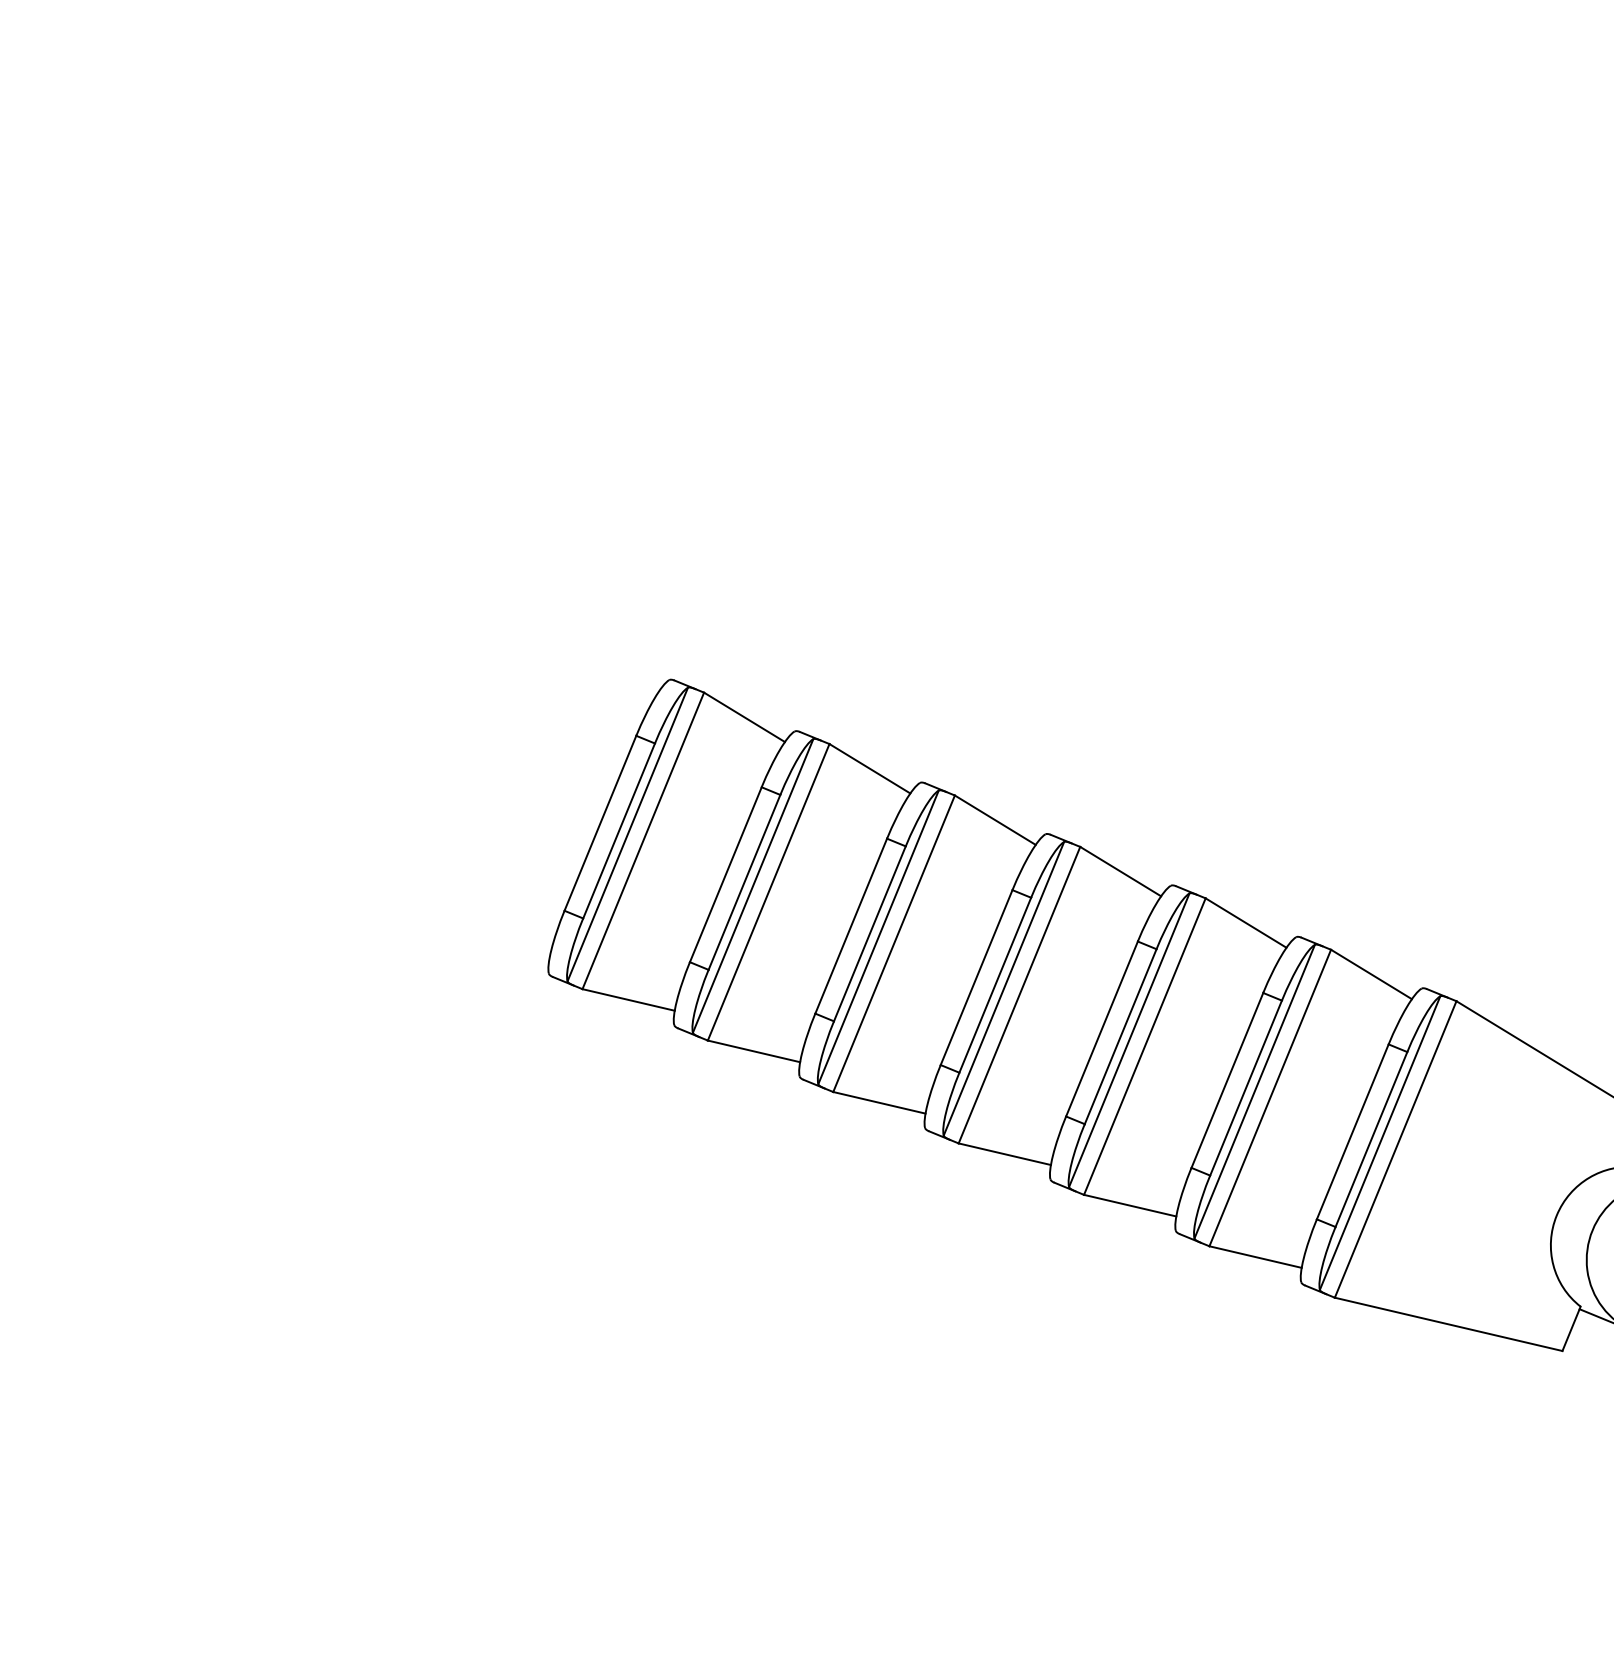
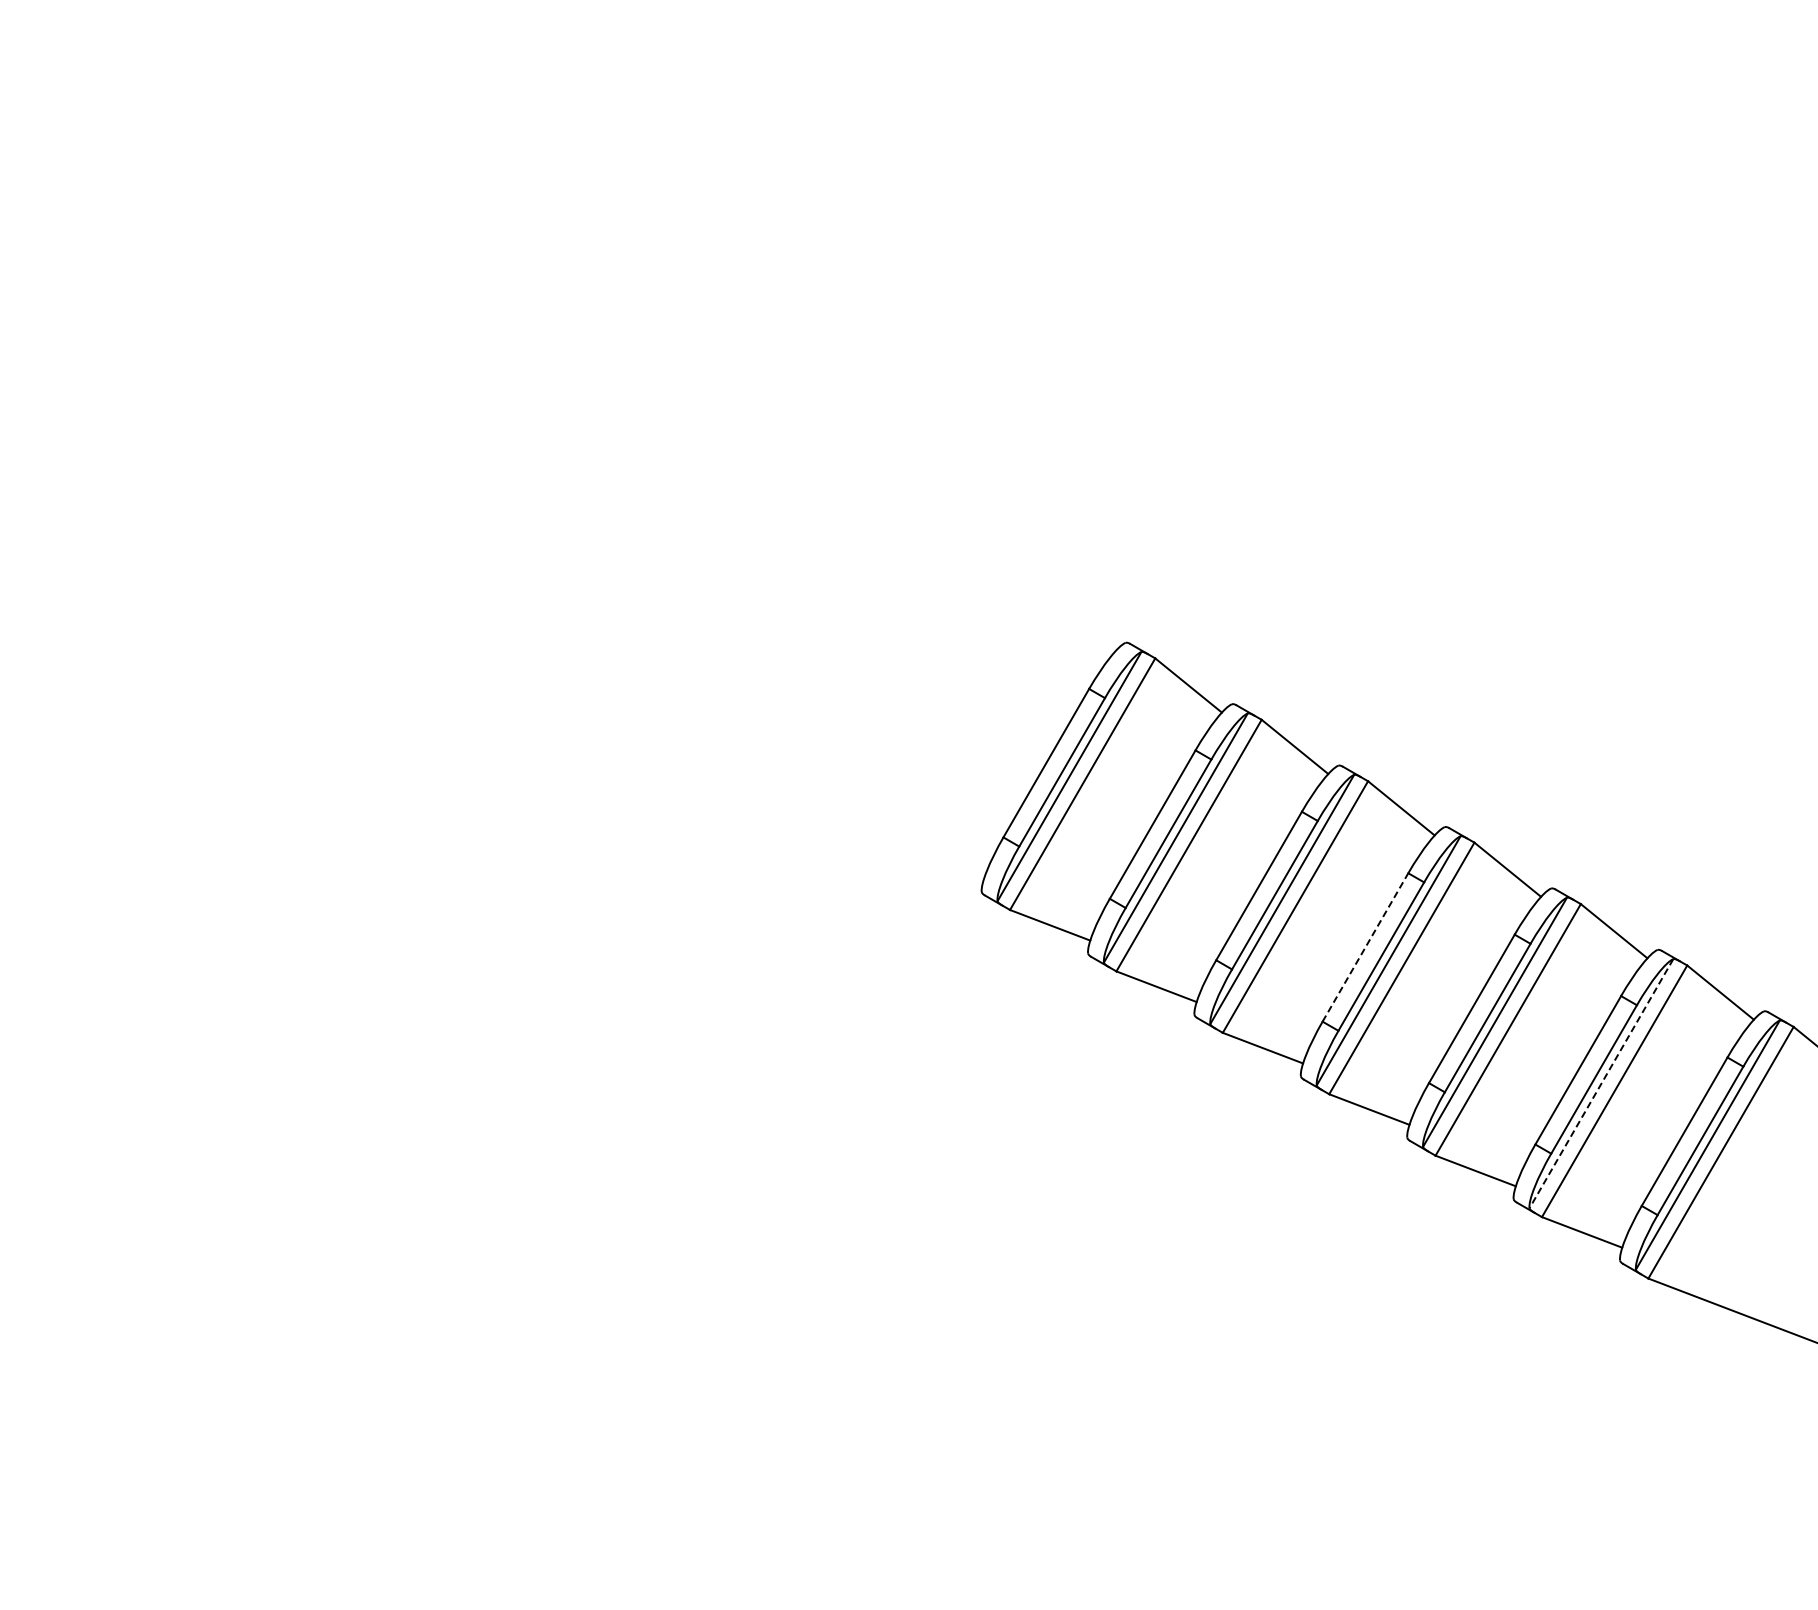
line: (976, 977) -> (1365, 947), solid -> dashed
line: (1254, 1091) -> (1601, 1083), solid -> dashed

